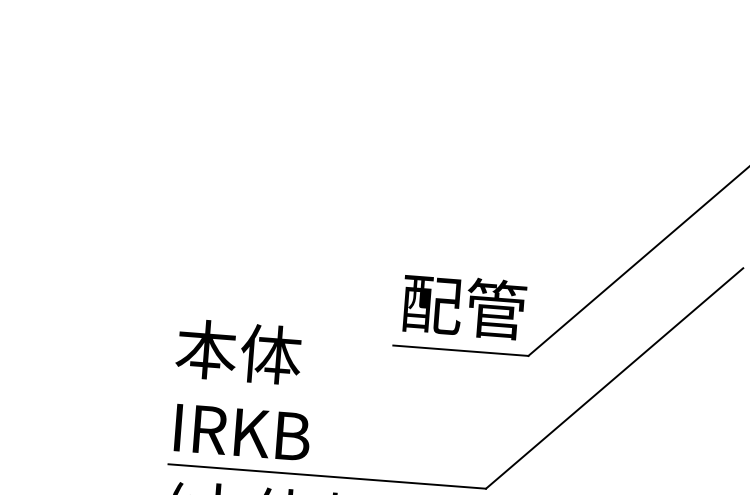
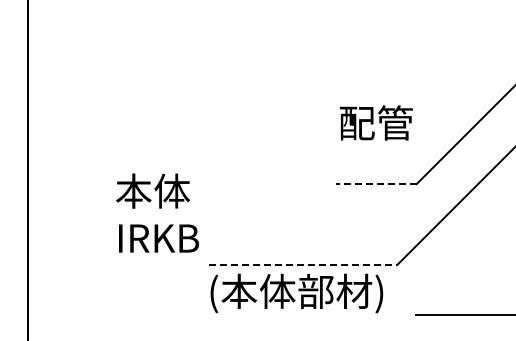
text: (464, 305) -> (376, 122), moved
line: (459, 351) -> (375, 184), solid -> dashed
text: (243, 388) -> (157, 212), moved
line: (328, 476) -> (303, 264), solid -> dashed

